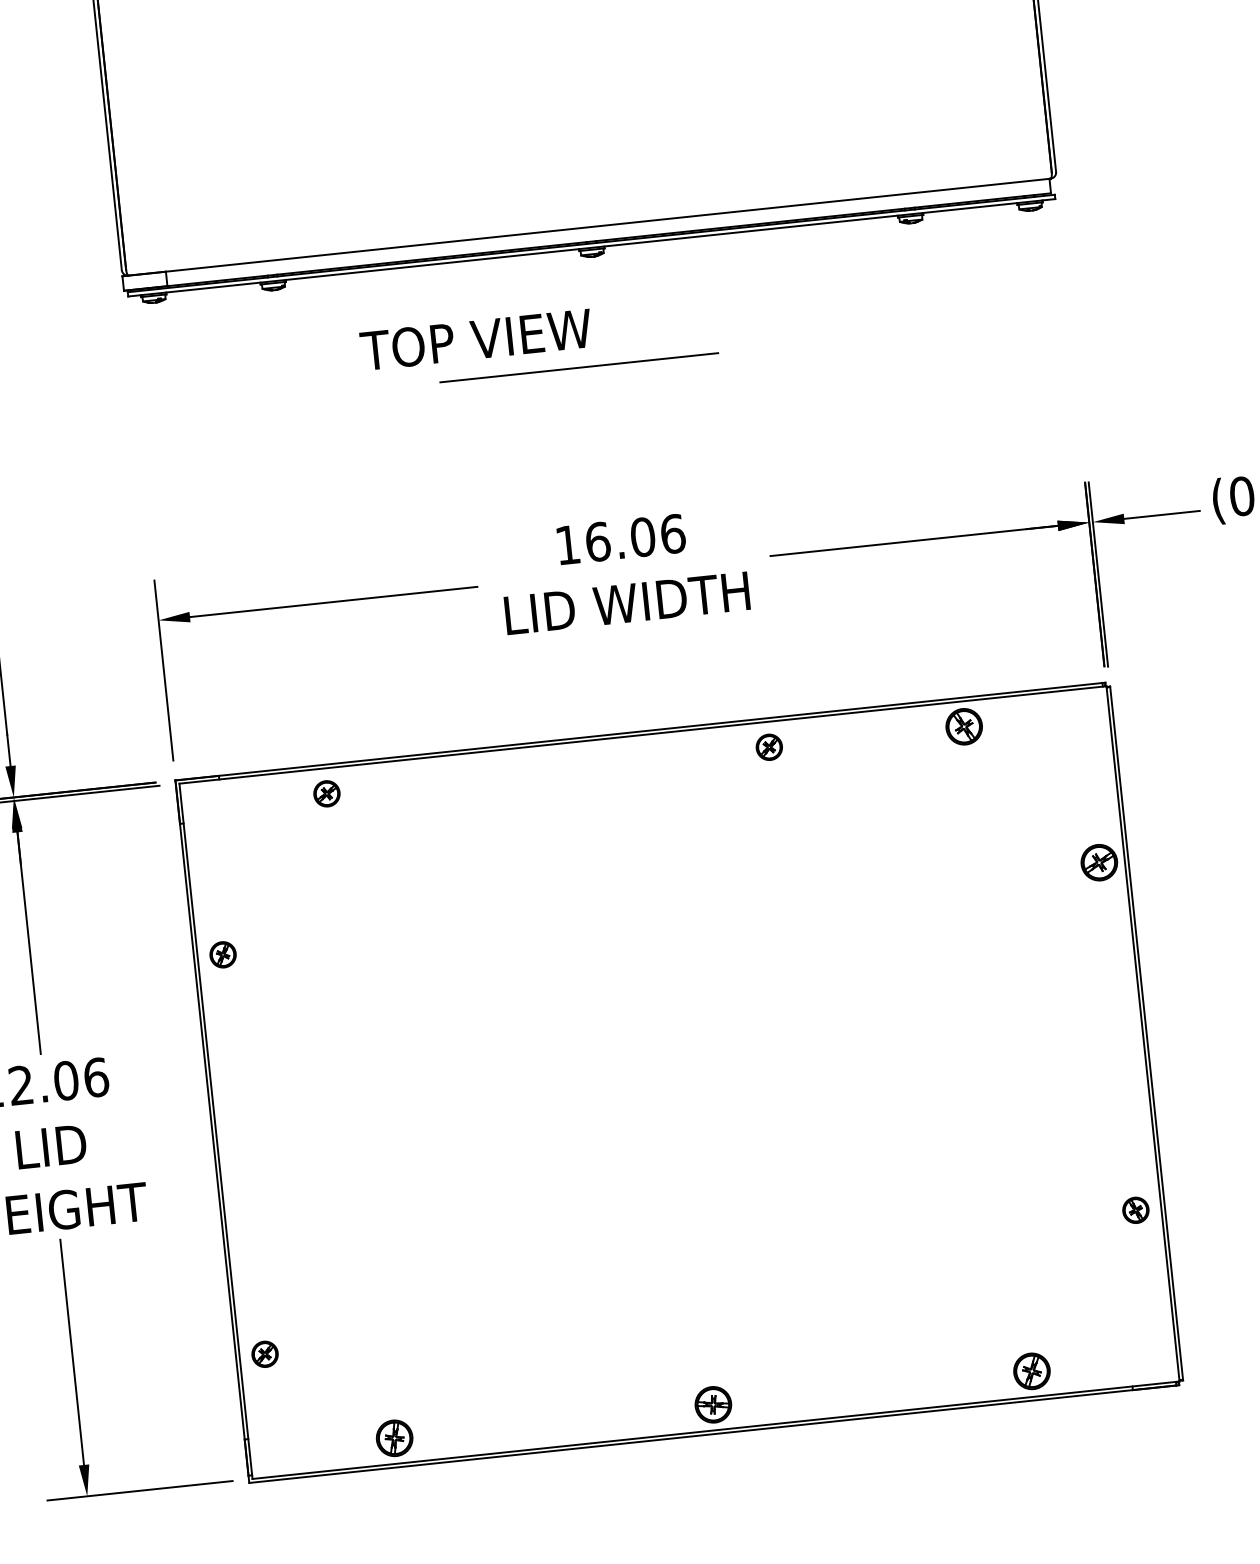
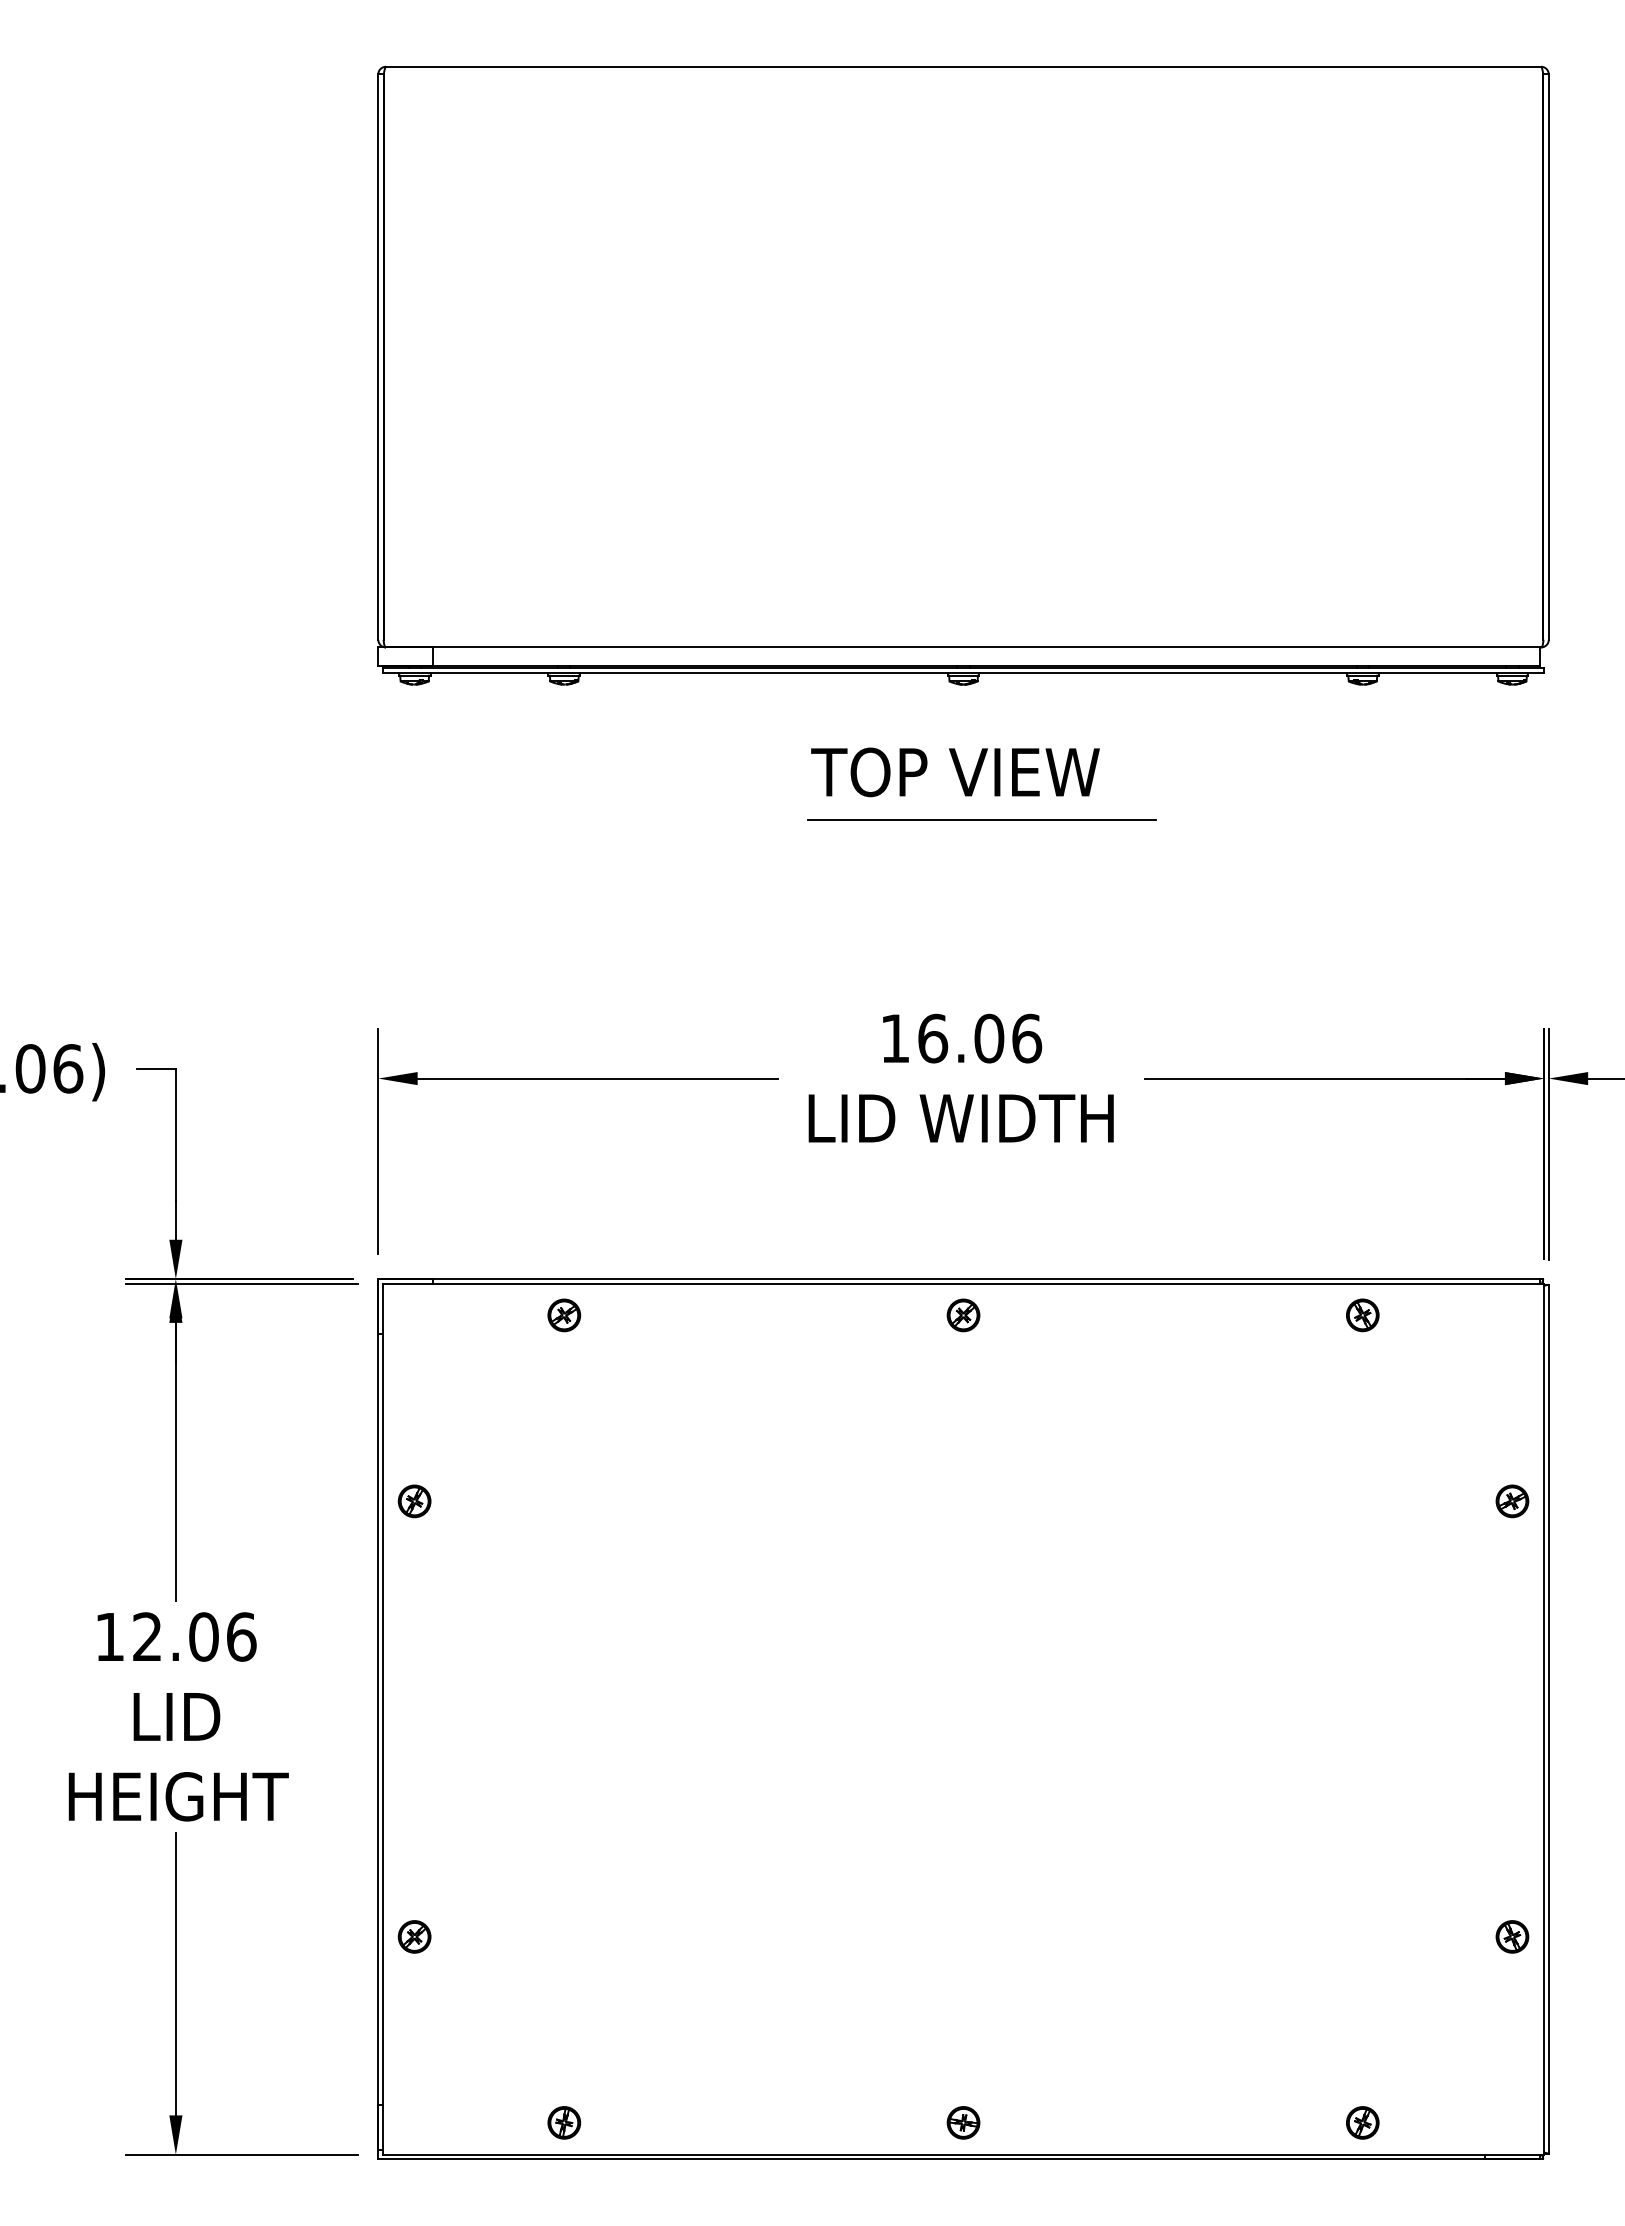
text: (476, 339) -> (955, 772), moved
line: (578, 367) -> (981, 819), moved
part: (964, 726) -> (1362, 1315), size x0.71
part: (769, 747) -> (963, 1315), moved
part: (1099, 862) -> (1512, 1501), size x0.71
part: (264, 1354) -> (414, 1936), moved
part: (1031, 1371) -> (1362, 2122), size x0.71
part: (713, 1404) -> (963, 2122), size x0.71
part: (394, 1438) -> (564, 2122), size x0.71

